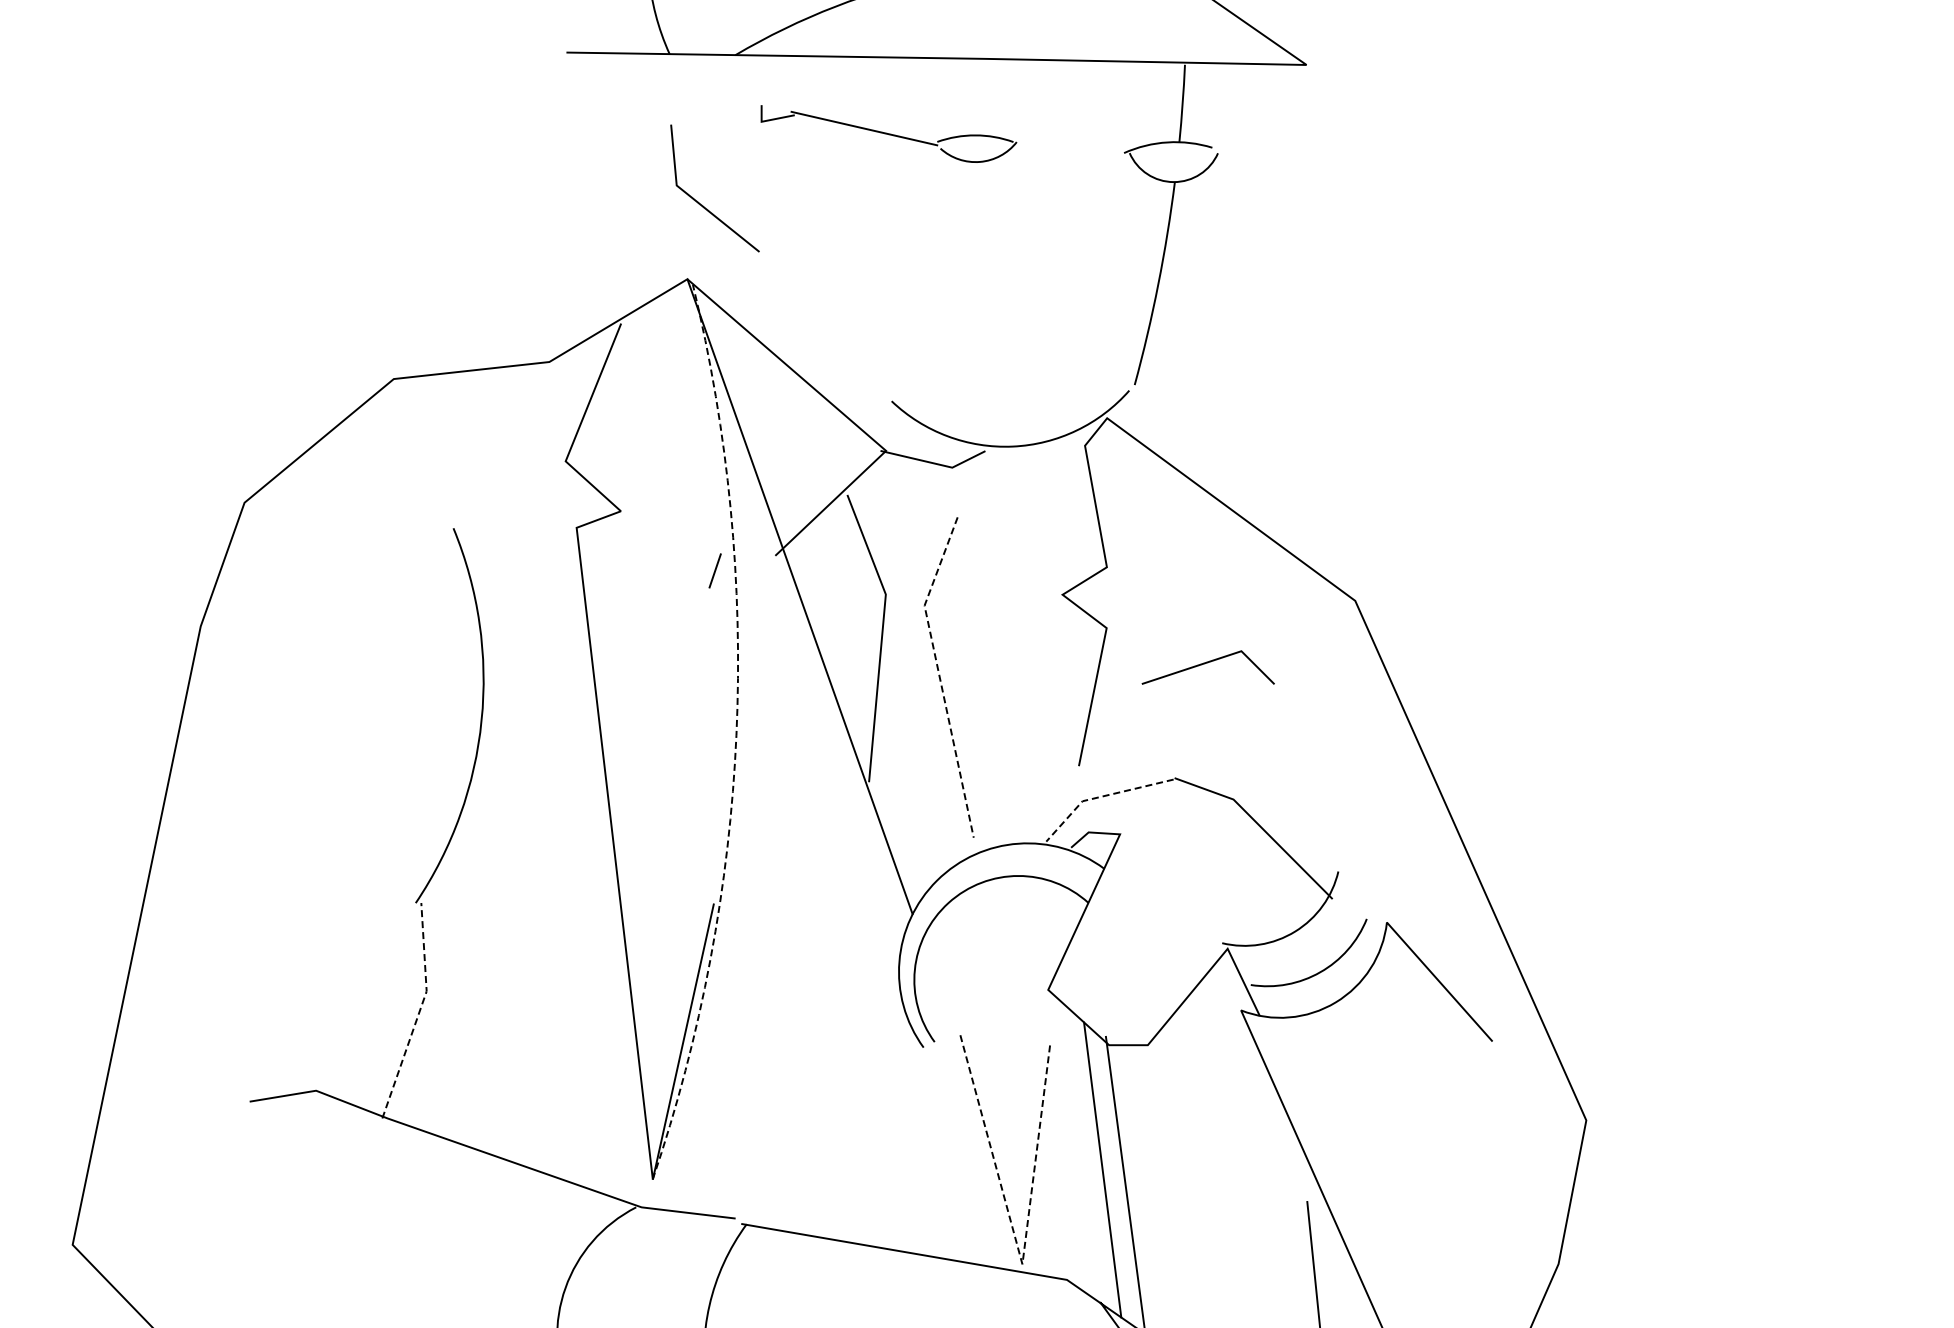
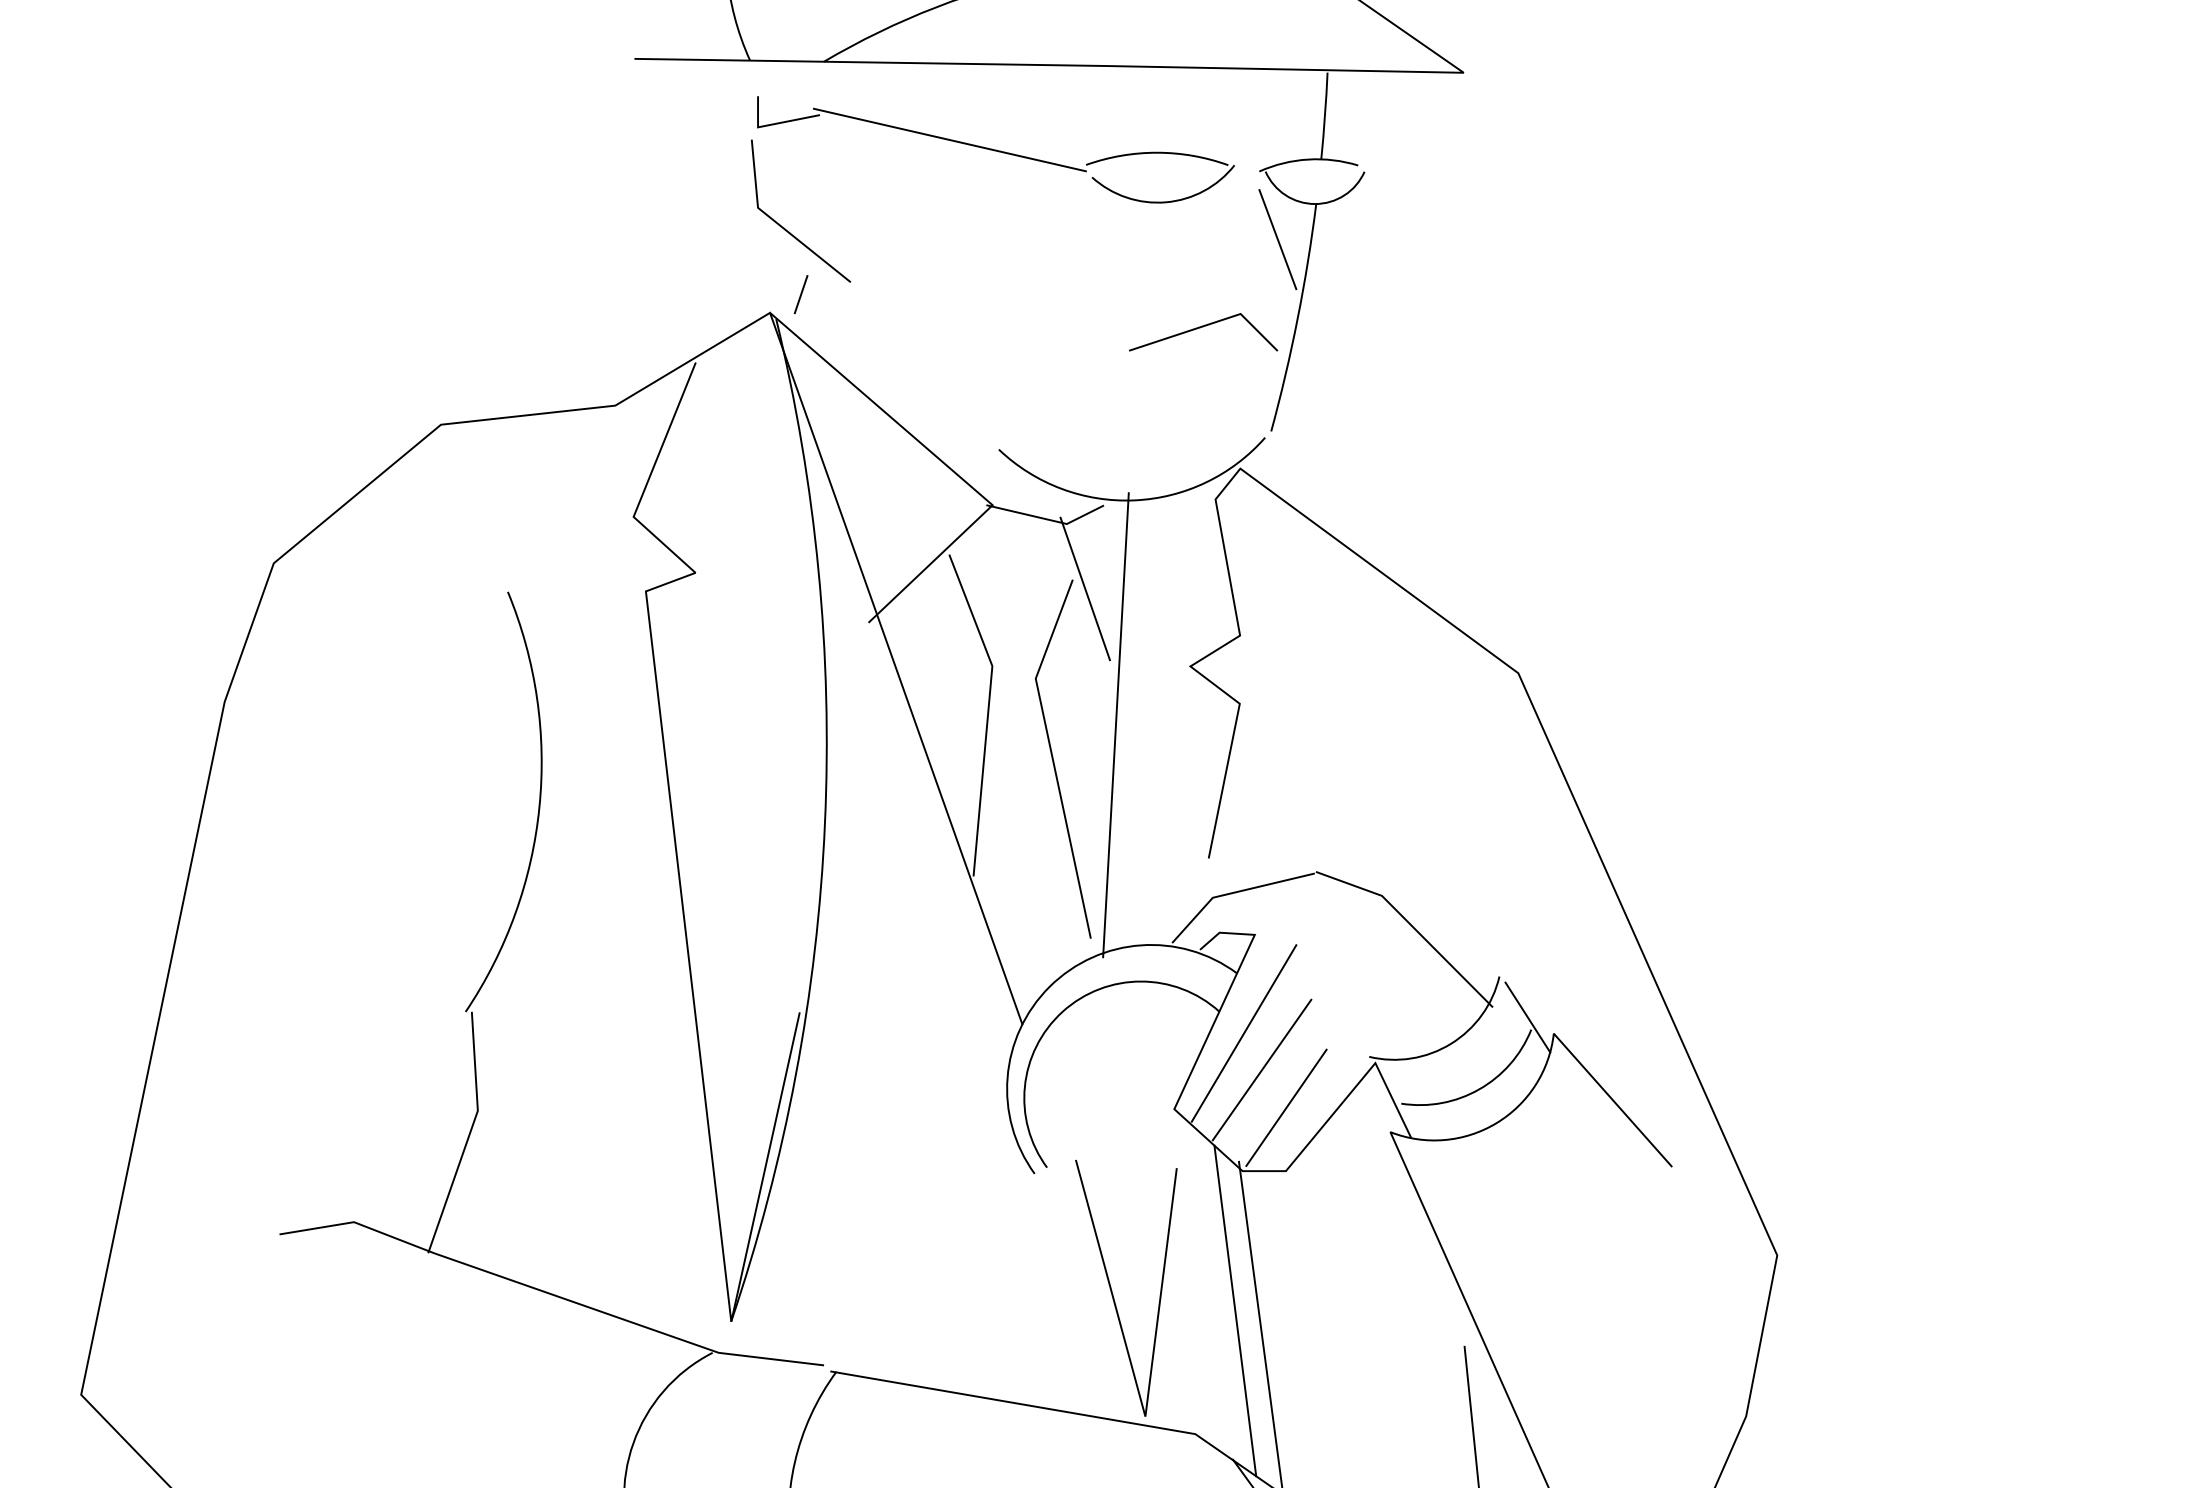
part: (888, 133) -> (995, 149), size x1.67
line: (1140, 213) -> (1277, 239), added
line: (968, 525) -> (1084, 588), added
line: (714, 570) -> (800, 294), moved
line: (995, 647) -> (1115, 725), added
line: (1207, 663) -> (1202, 327), moved
line: (939, 674) -> (1052, 755), dashed -> solid
arc: (736, 735) -> (825, 824), dashed -> solid
line: (1101, 796) -> (1234, 892), dashed -> solid
line: (1363, 907) -> (1527, 1016), added
line: (1110, 922) -> (1244, 1033), added
line: (1126, 954) -> (1262, 1069), added
line: (1148, 988) -> (1286, 1107), added
line: (419, 1012) -> (469, 1134), dashed -> solid
line: (1020, 1258) -> (1143, 1410), dashed -> solid

